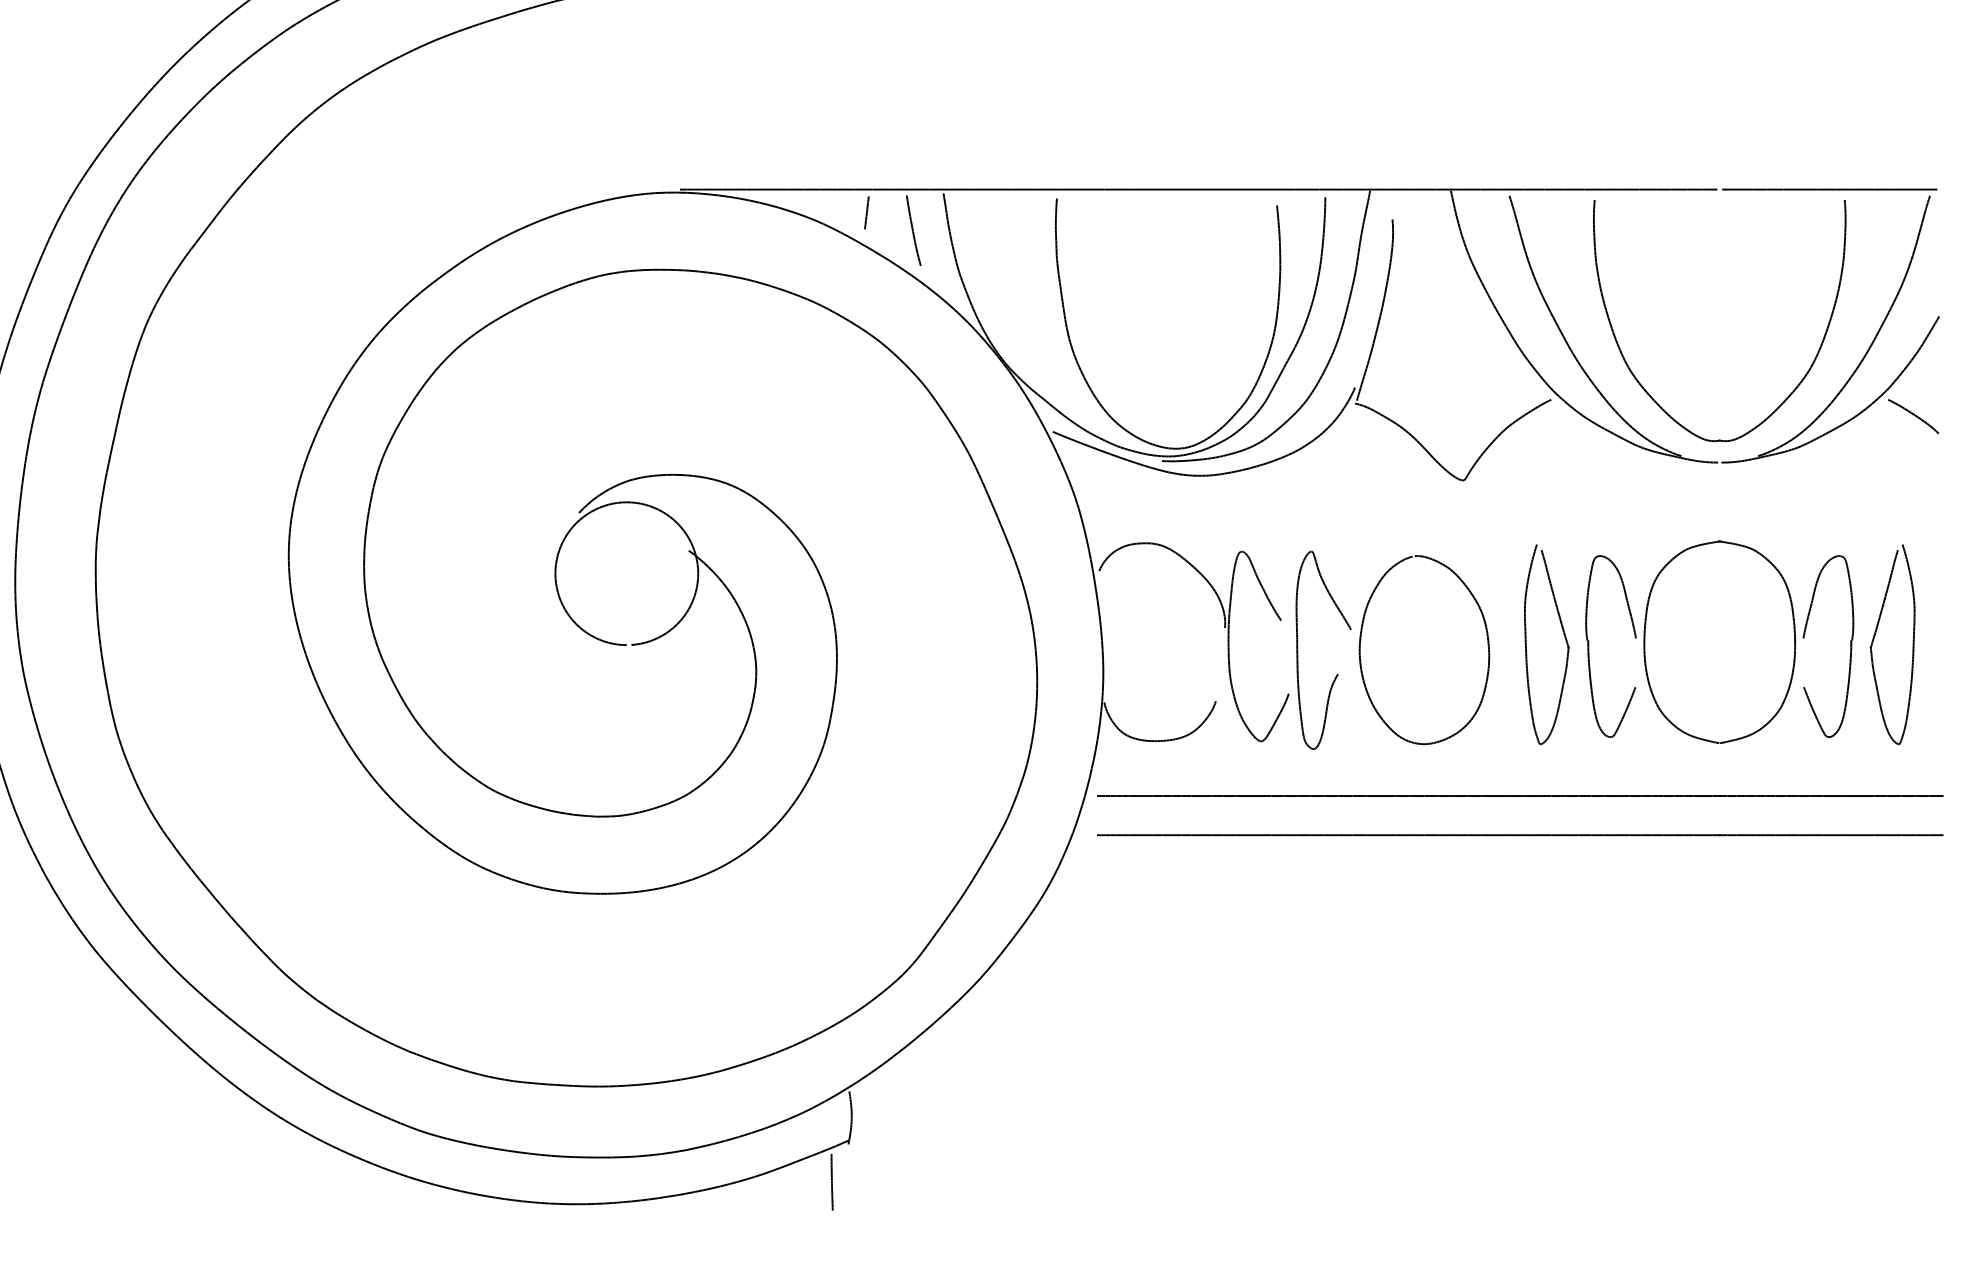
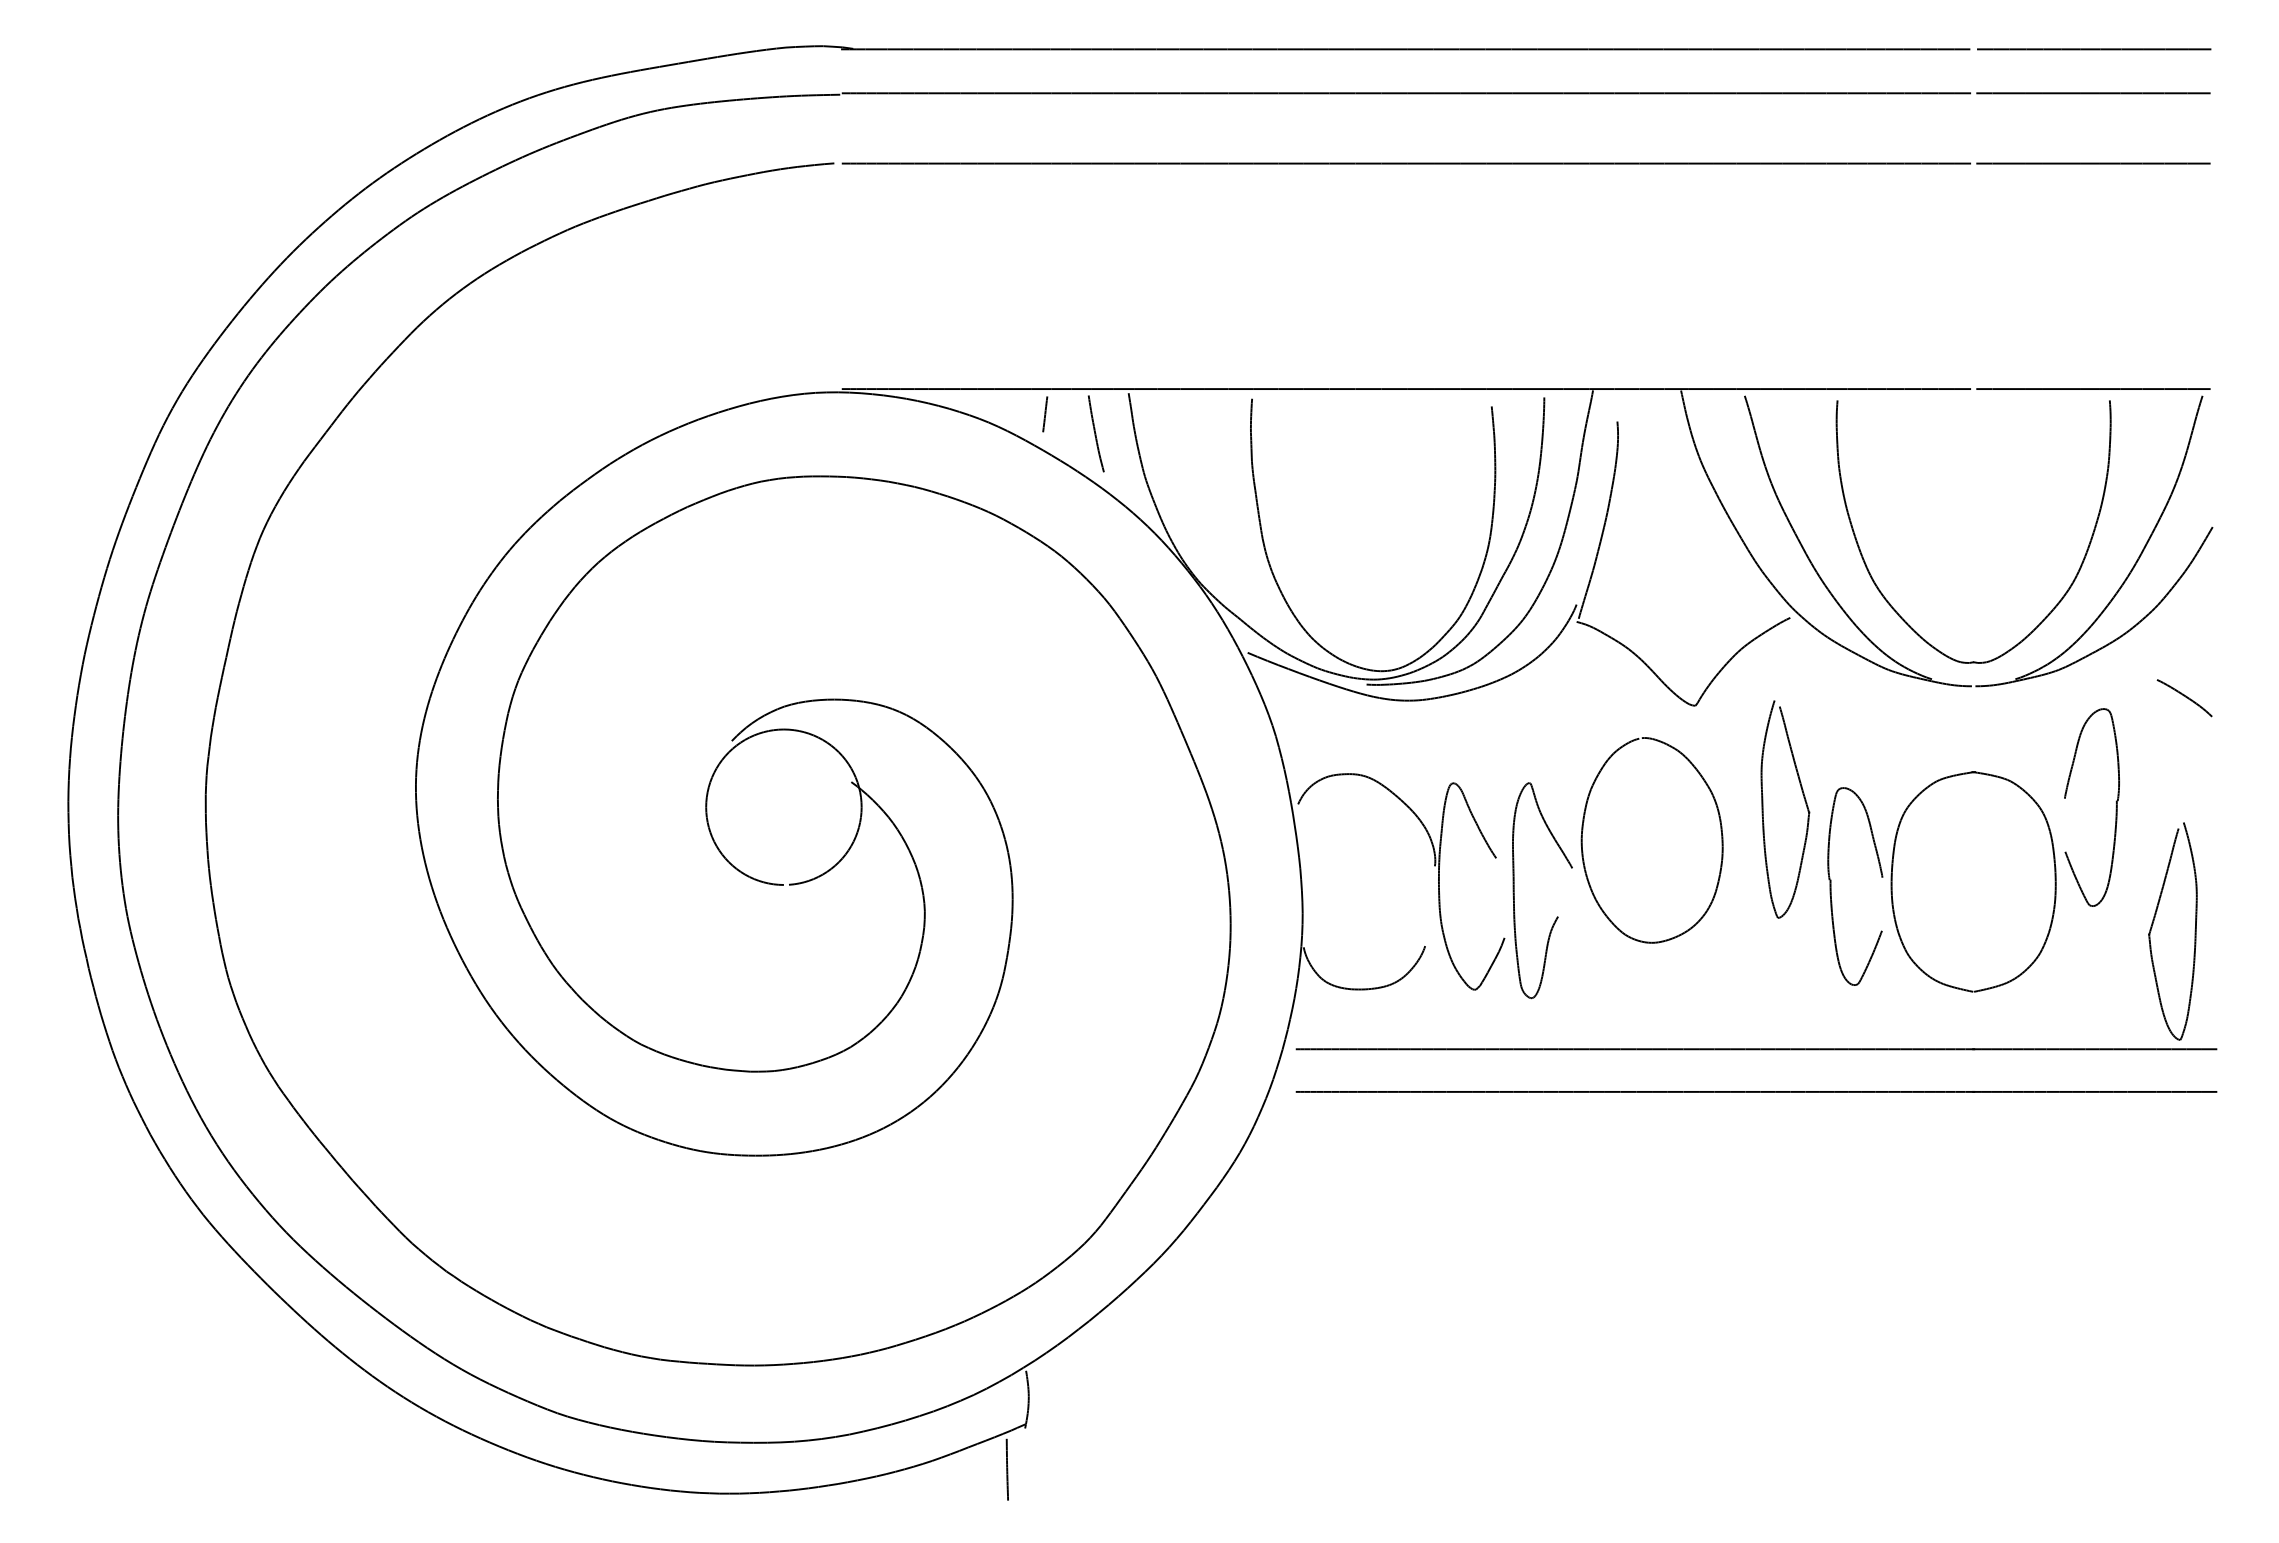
part: (1913, 416) -> (2184, 698), moved
part: (1564, 637) -> (1804, 801), moved
part: (1874, 638) -> (2153, 924), moved
part: (1361, 641) -> (1583, 830), moved
part: (1850, 646) -> (2115, 807), moved

